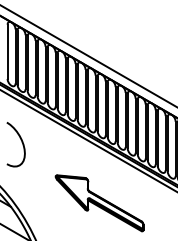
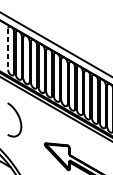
line: (7, 52) -> (8, 49), solid -> dashed

